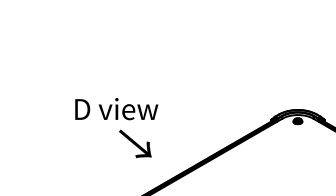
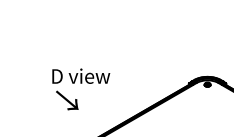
text: (135, 143) -> (67, 100), moved

